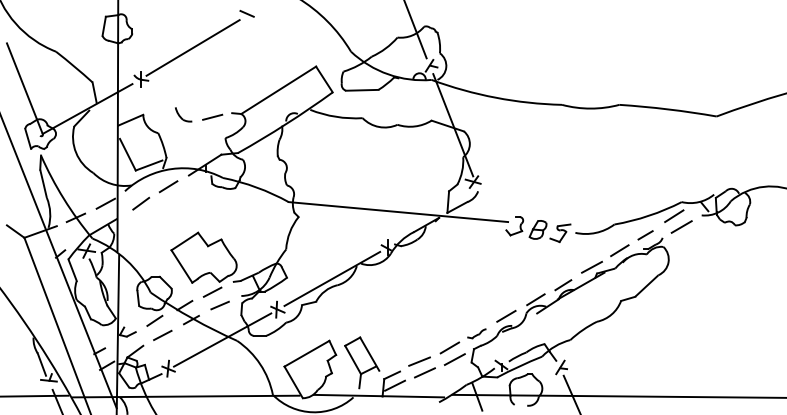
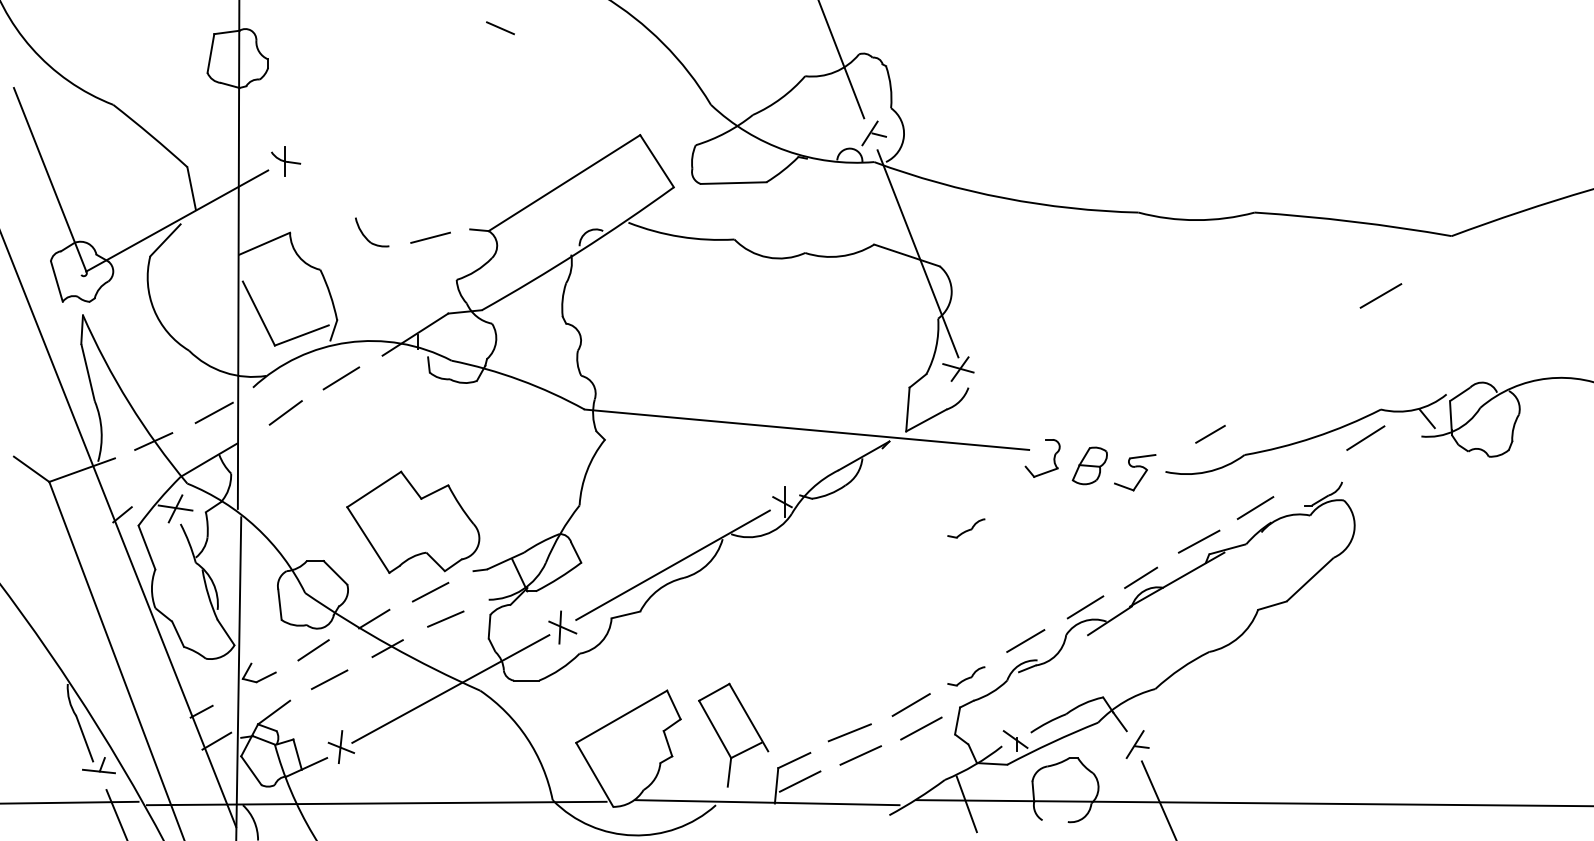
line: (192, 47) -> (389, 96), removed
line: (681, 226) -> (1380, 294), moved
line: (645, 235) -> (1210, 434), moved
part: (476, 260) -> (965, 527), added

